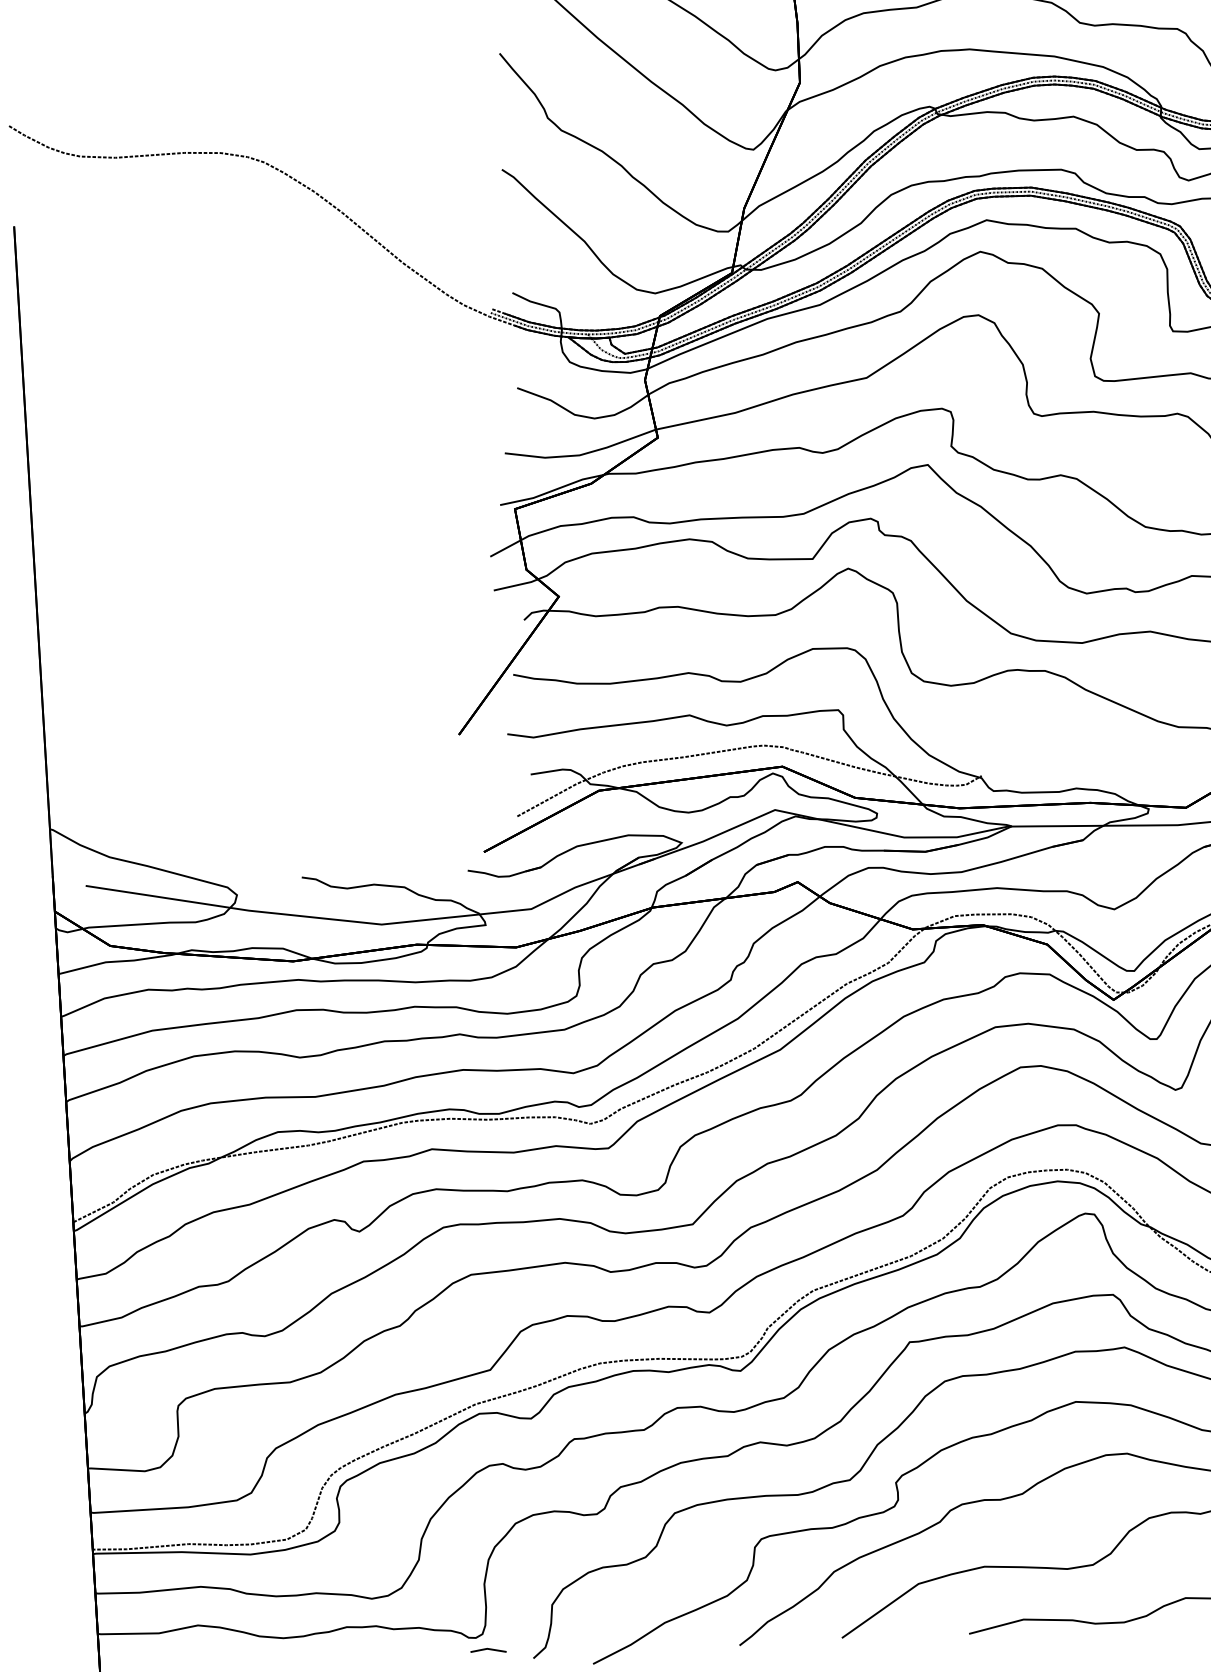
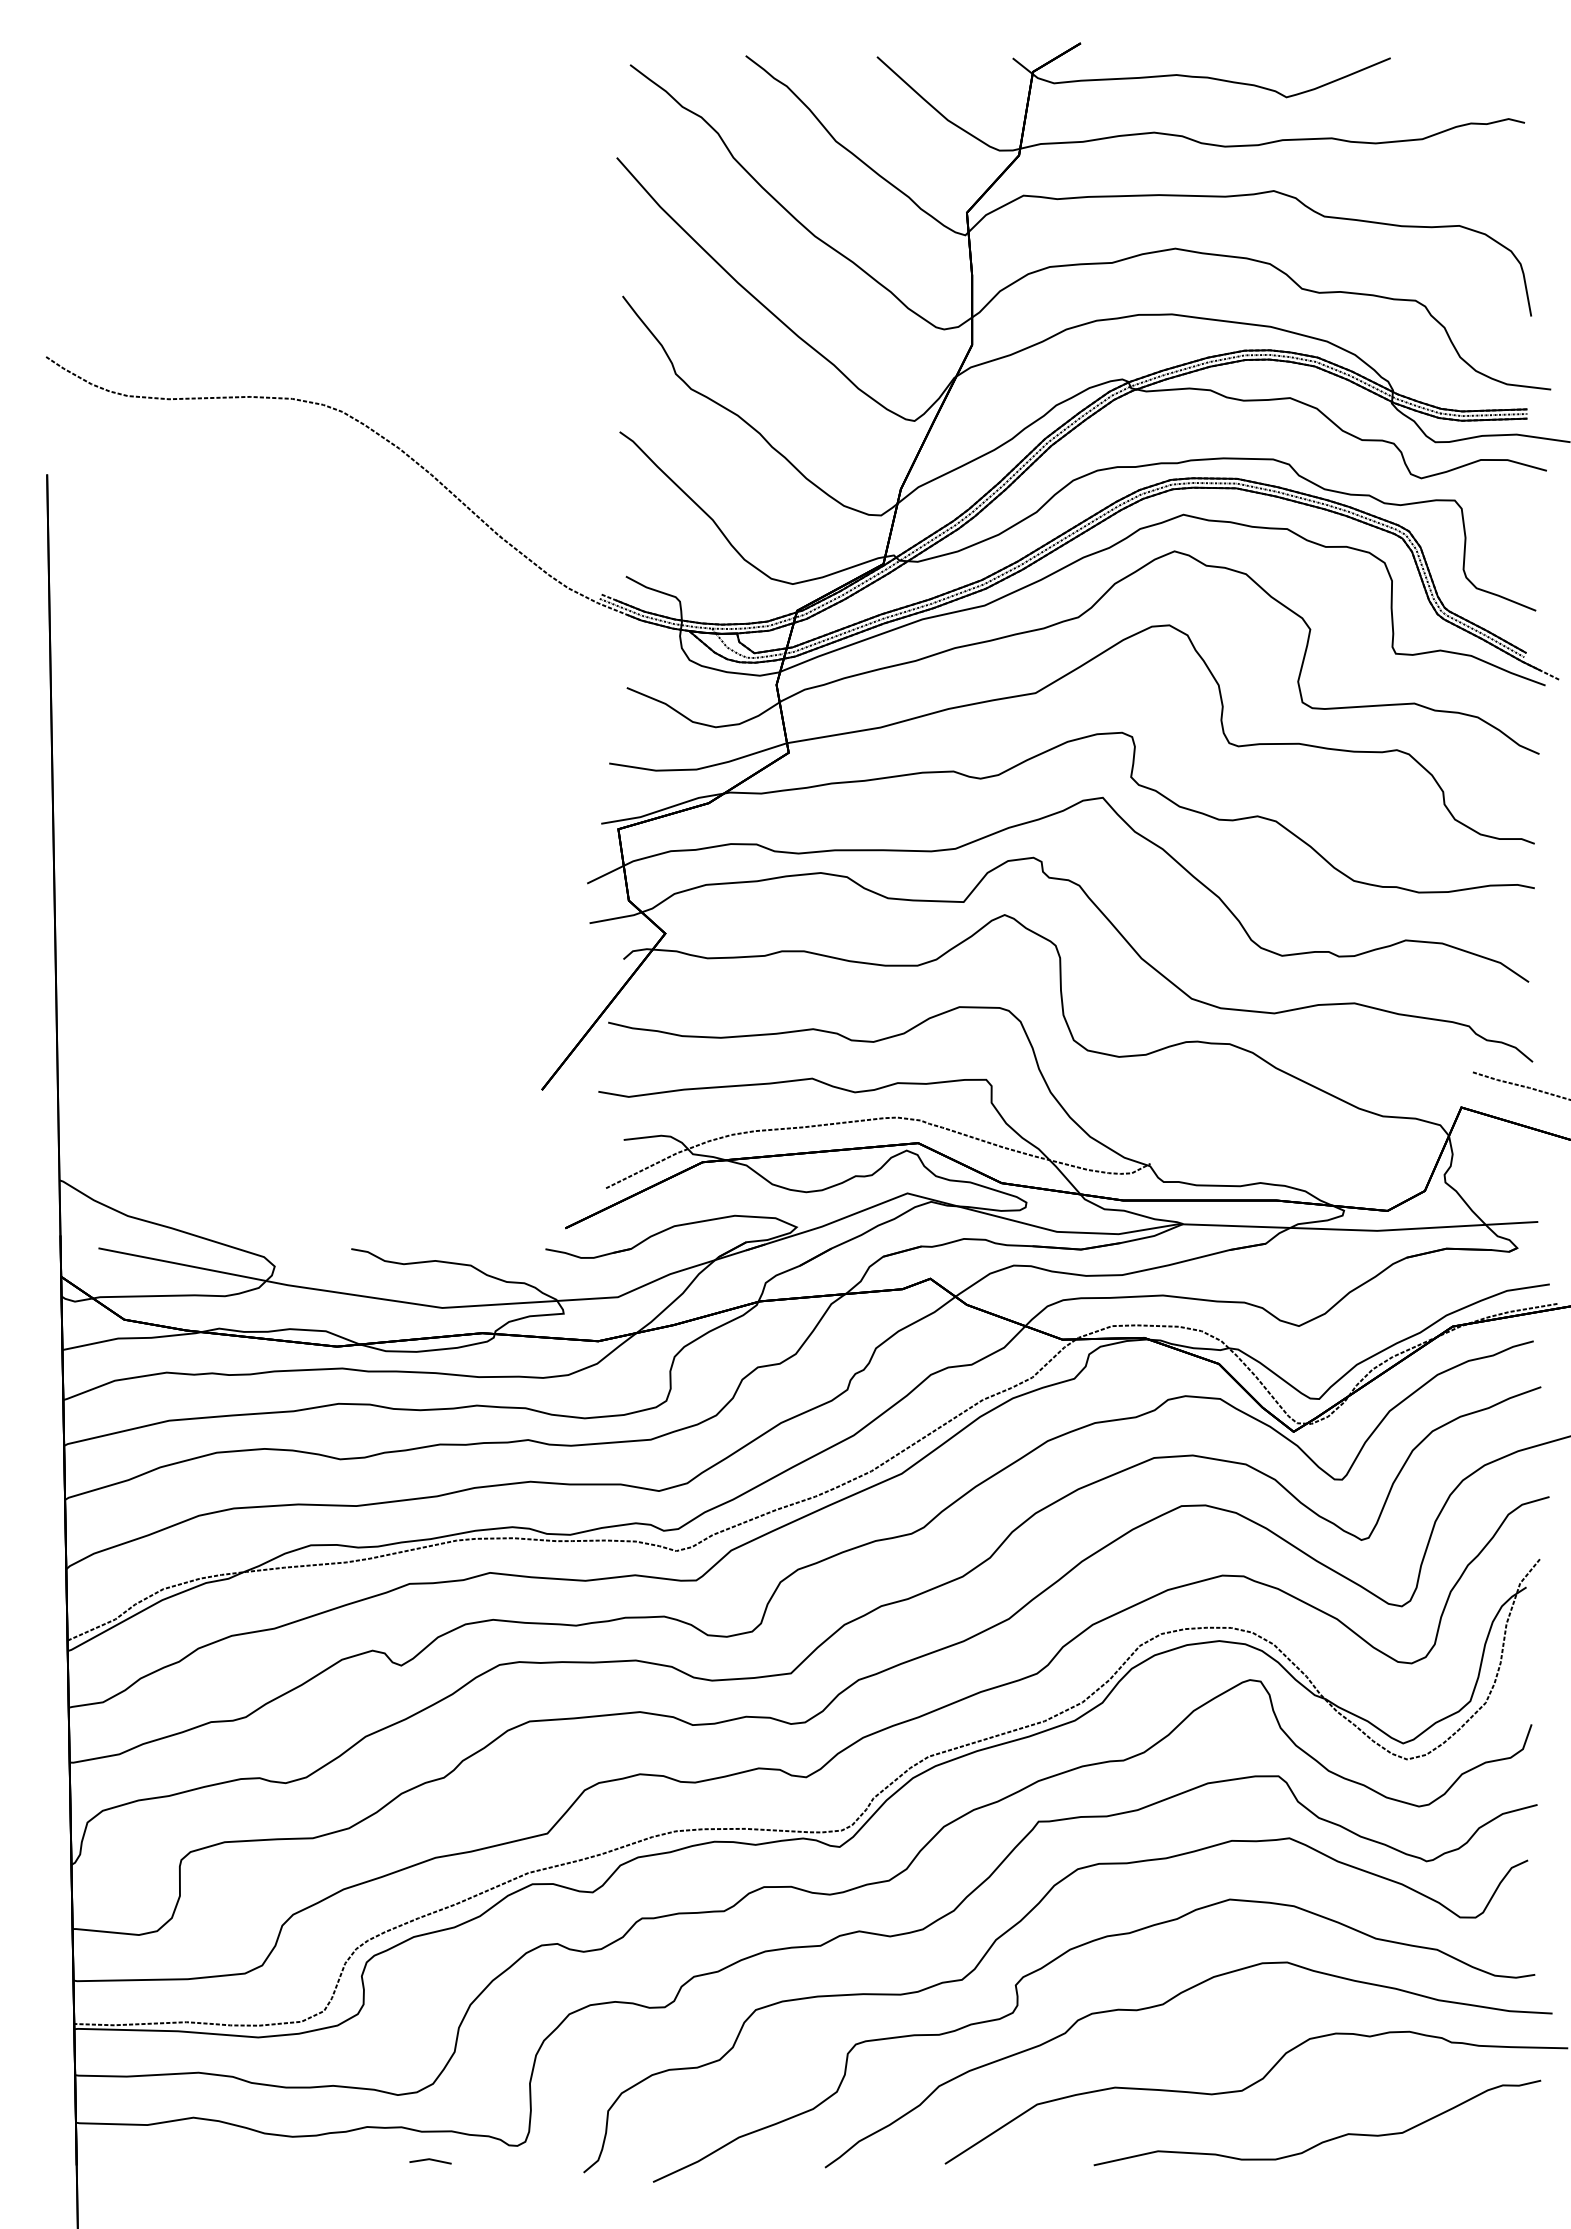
line: (488, 1649) -> (430, 2160), moved

